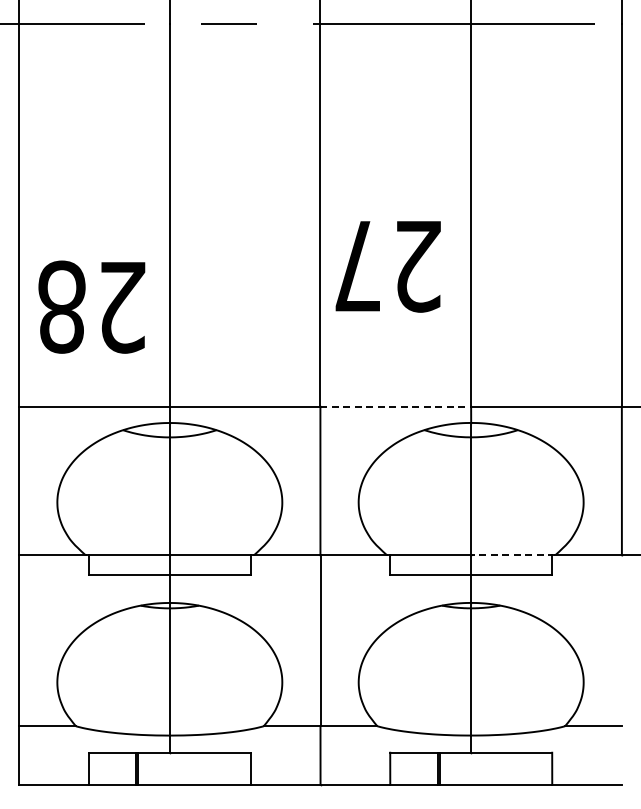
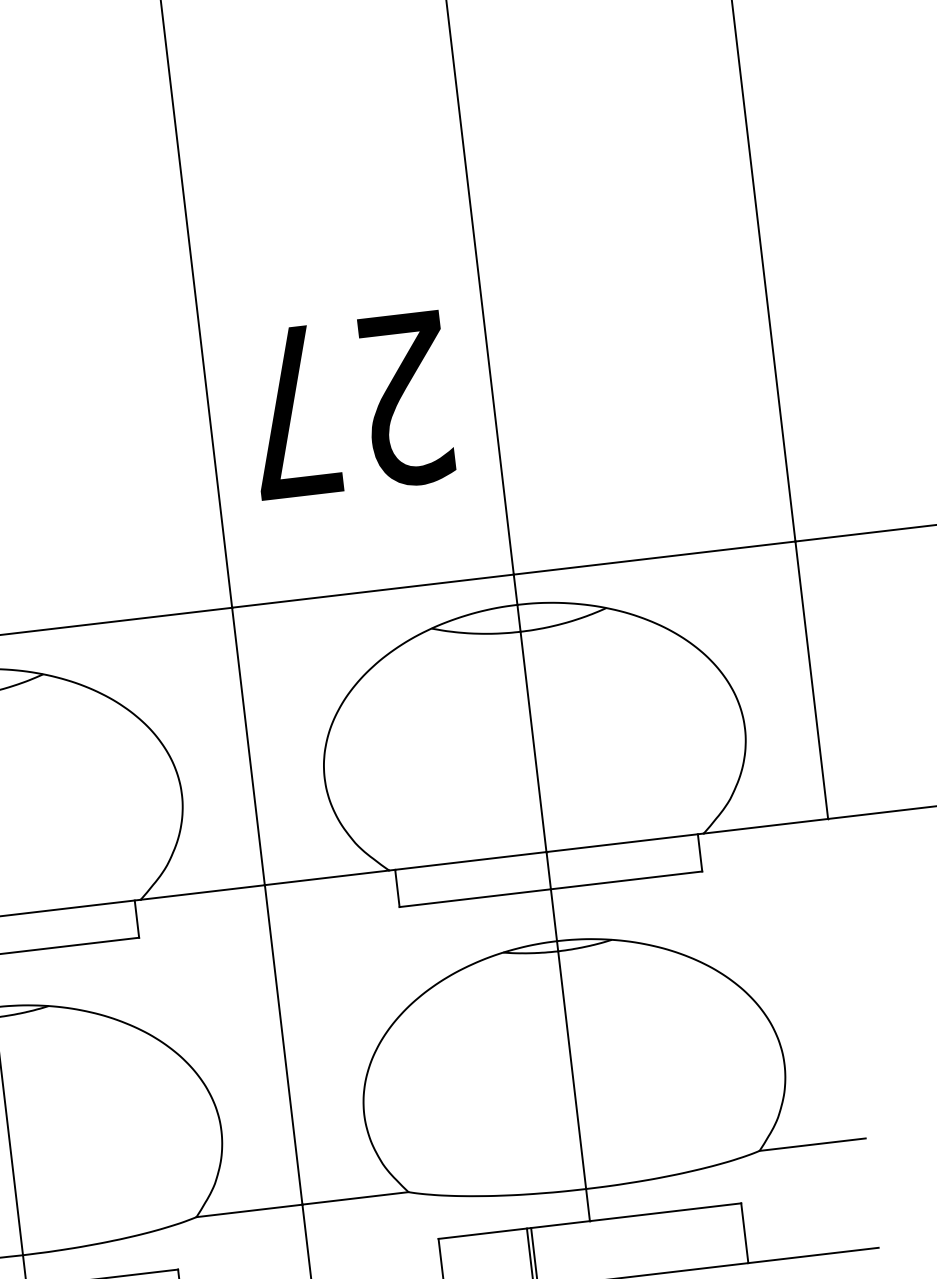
text: (387, 266) -> (348, 405), moved
line: (396, 406) -> (374, 590), dashed -> solid
line: (512, 555) -> (623, 843), dashed -> solid

